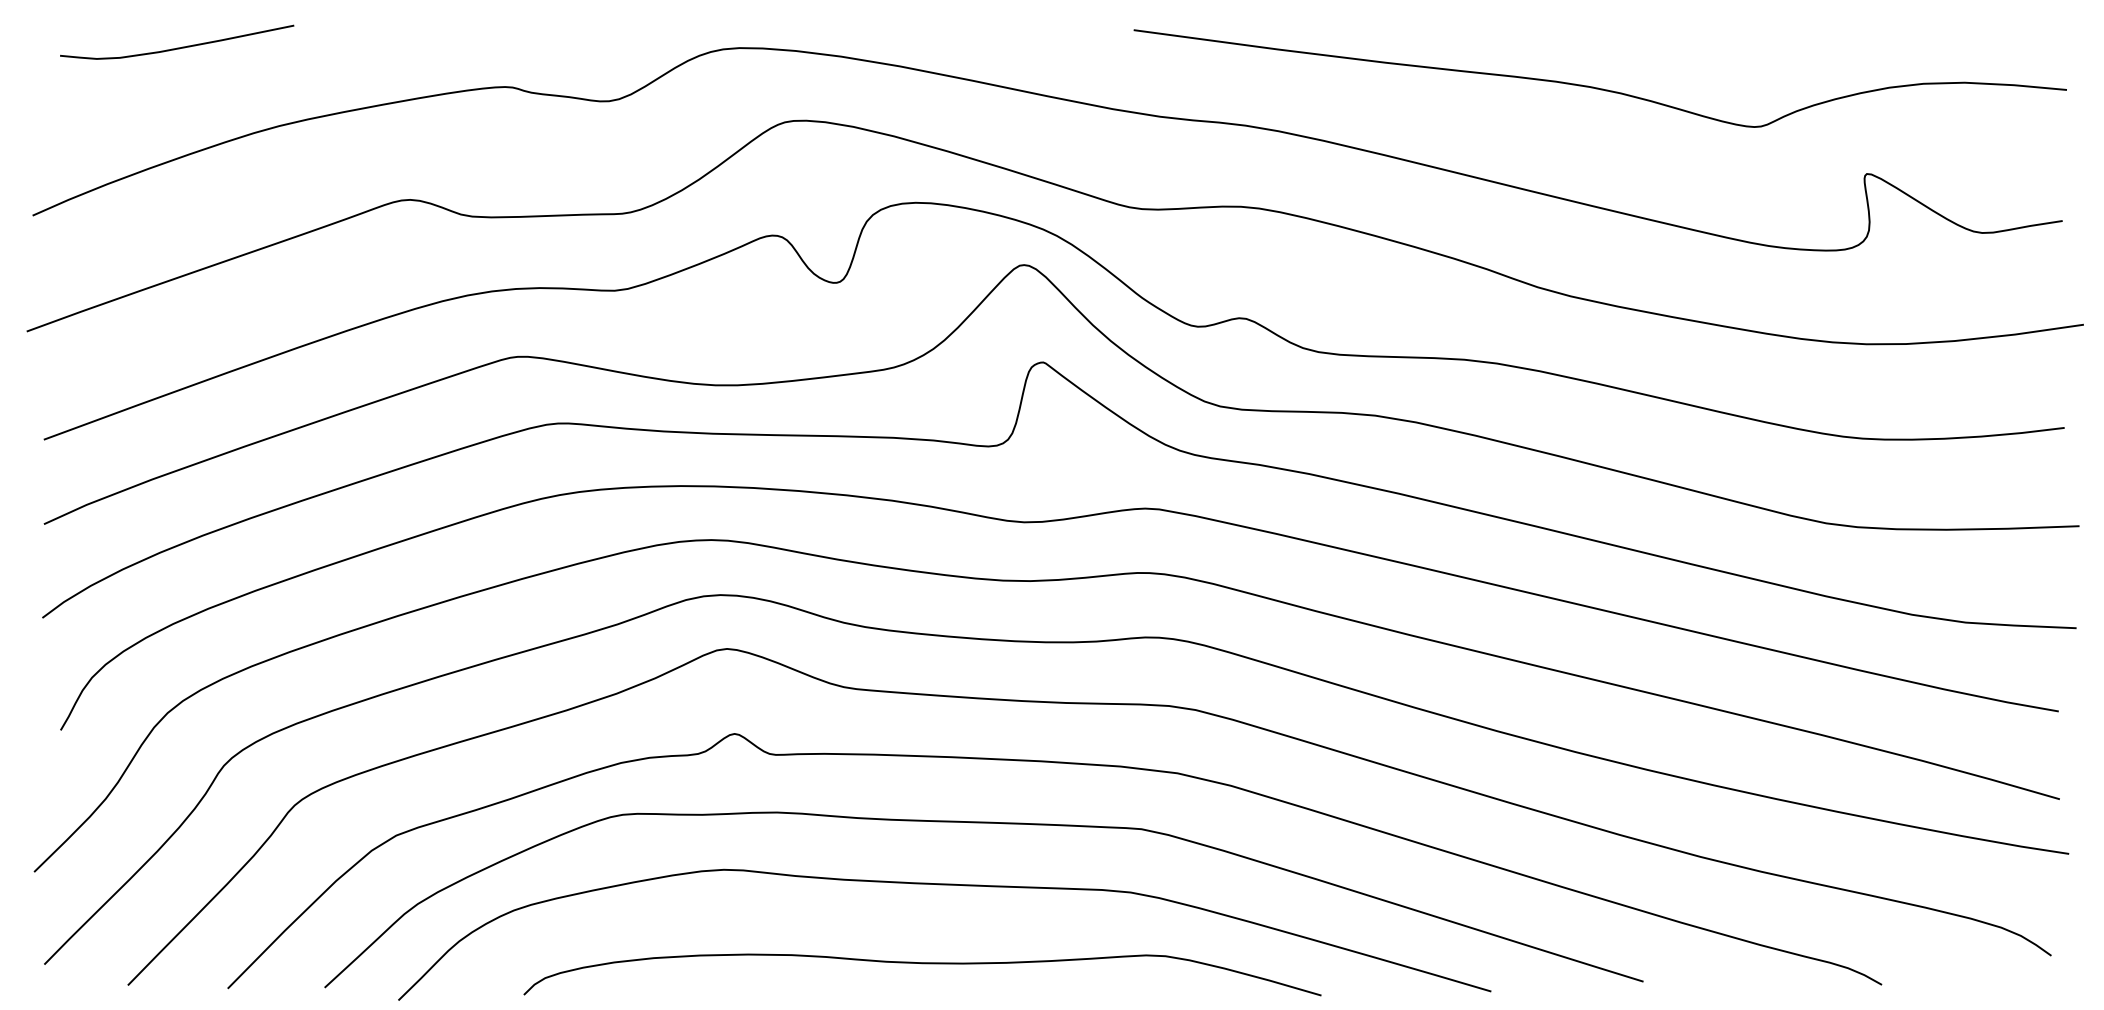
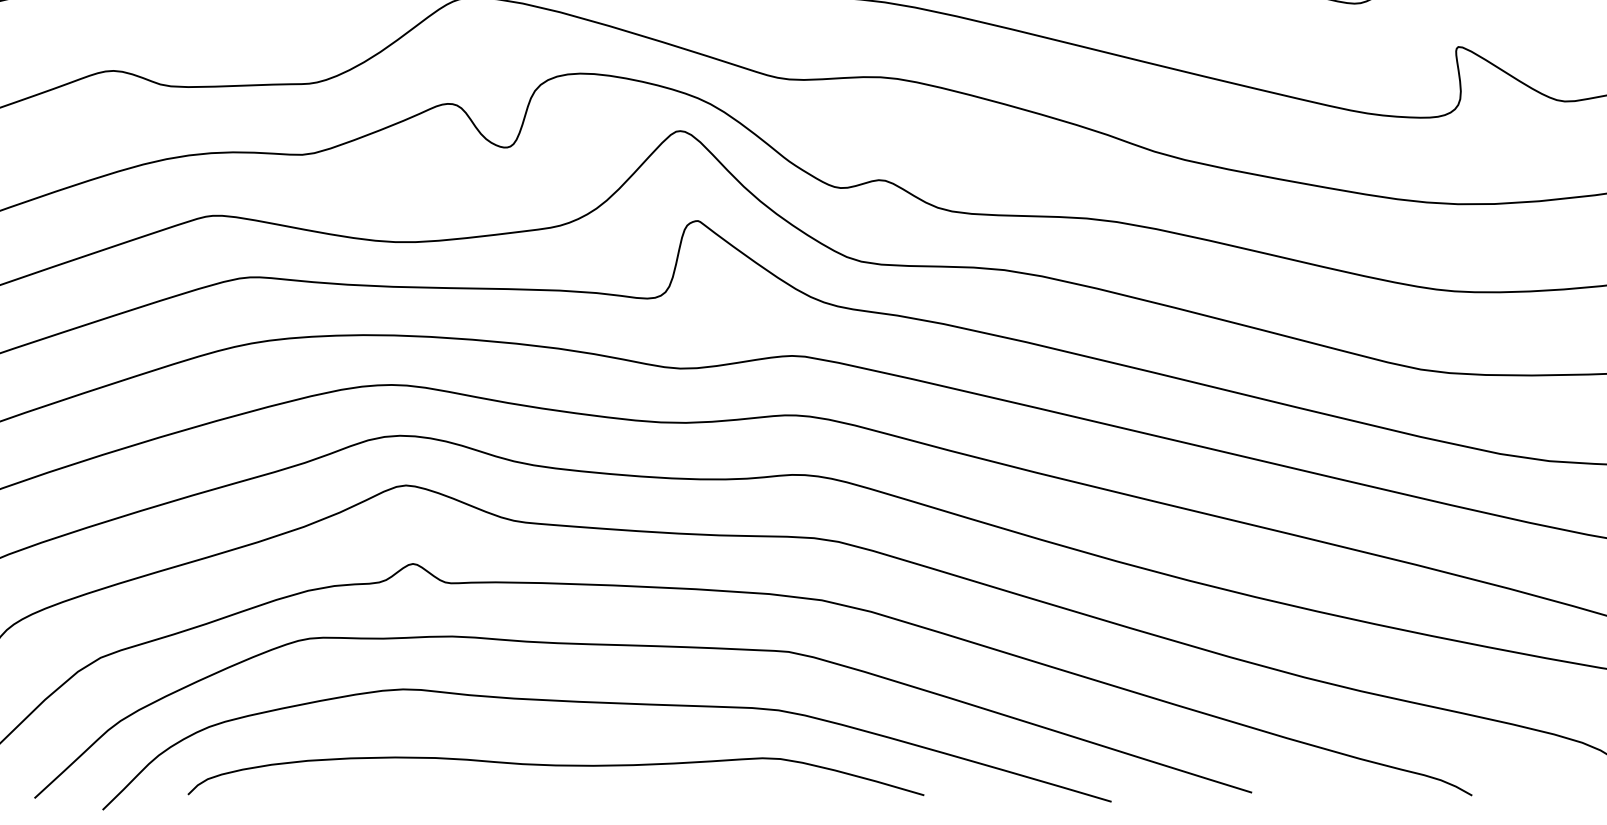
curve: (922, 964) -> (555, 766), moved

